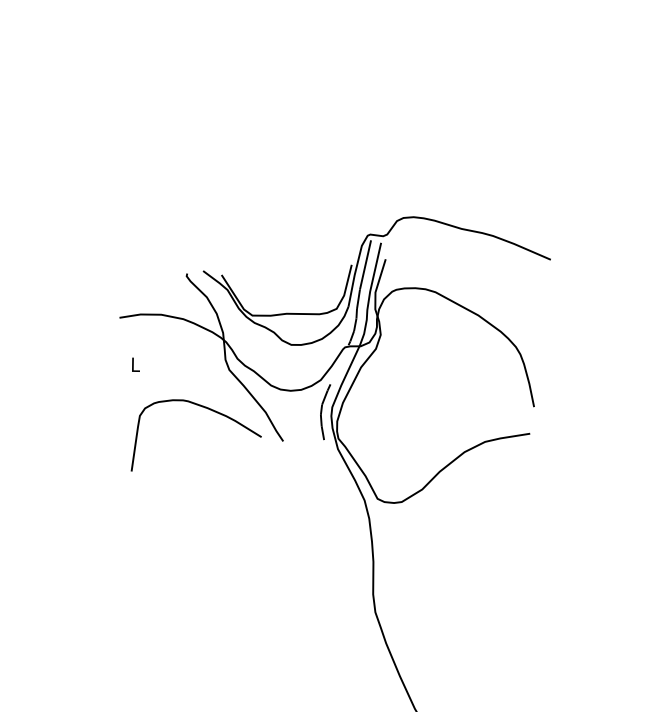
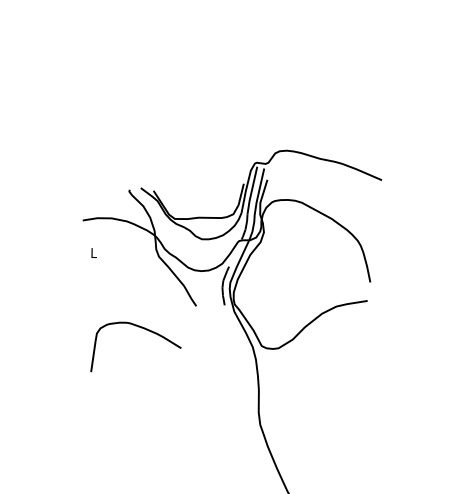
curve: (204, 408) -> (141, 328), moved

